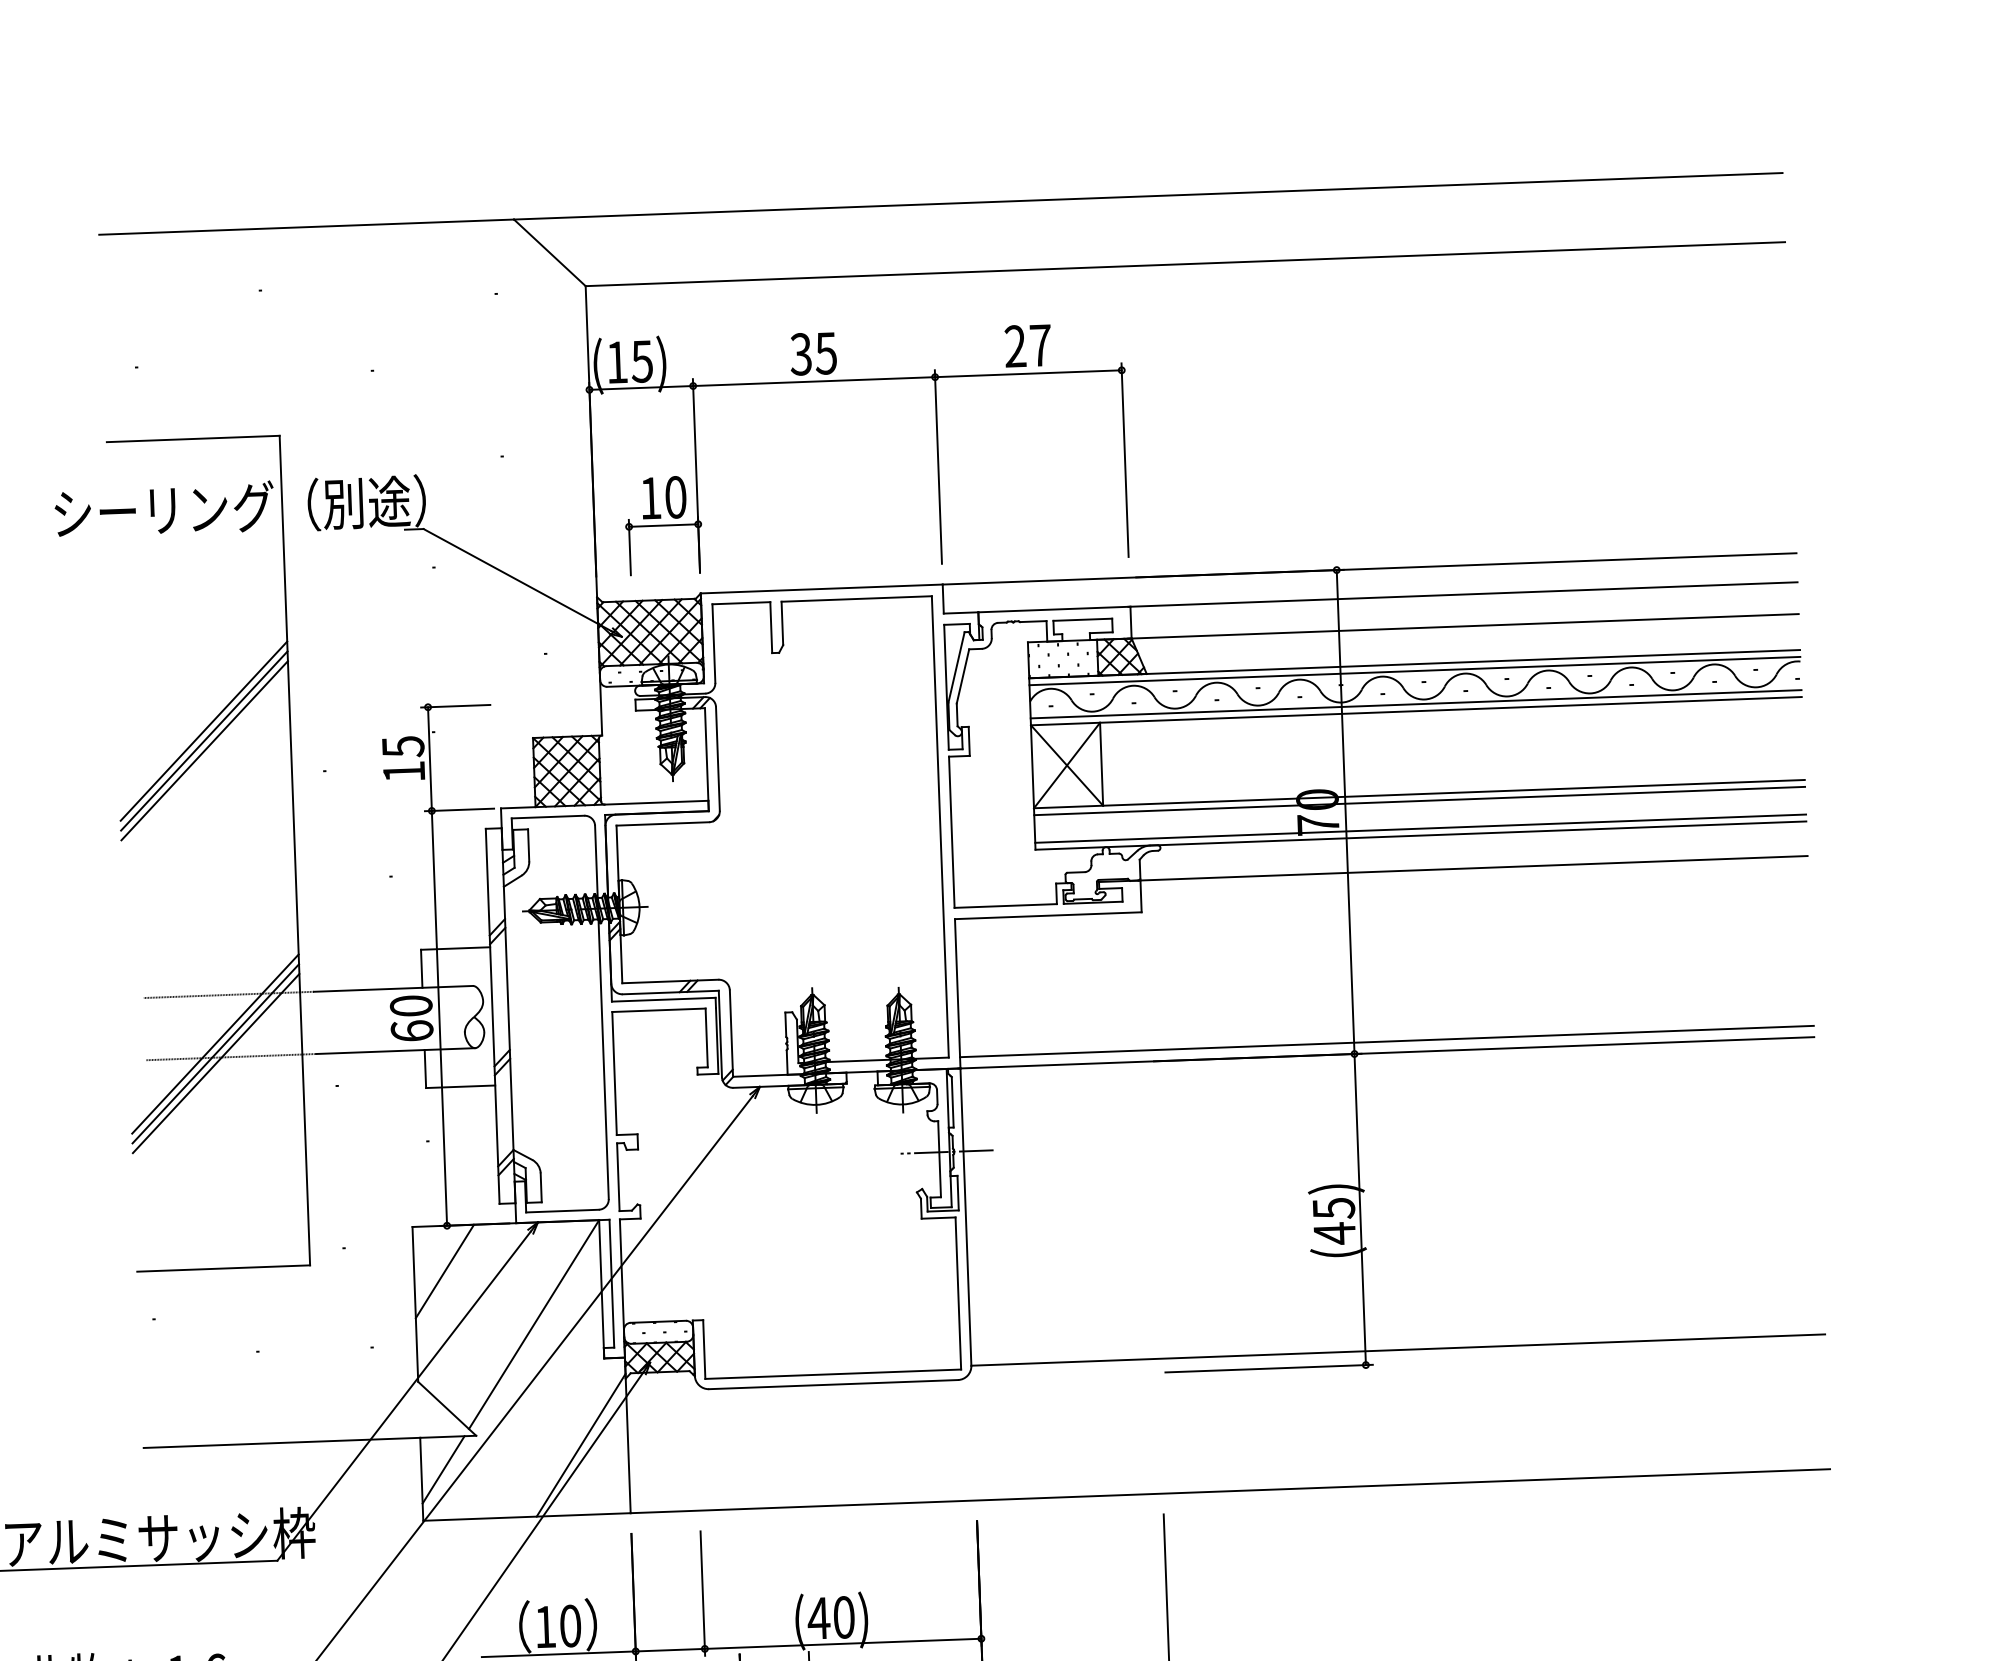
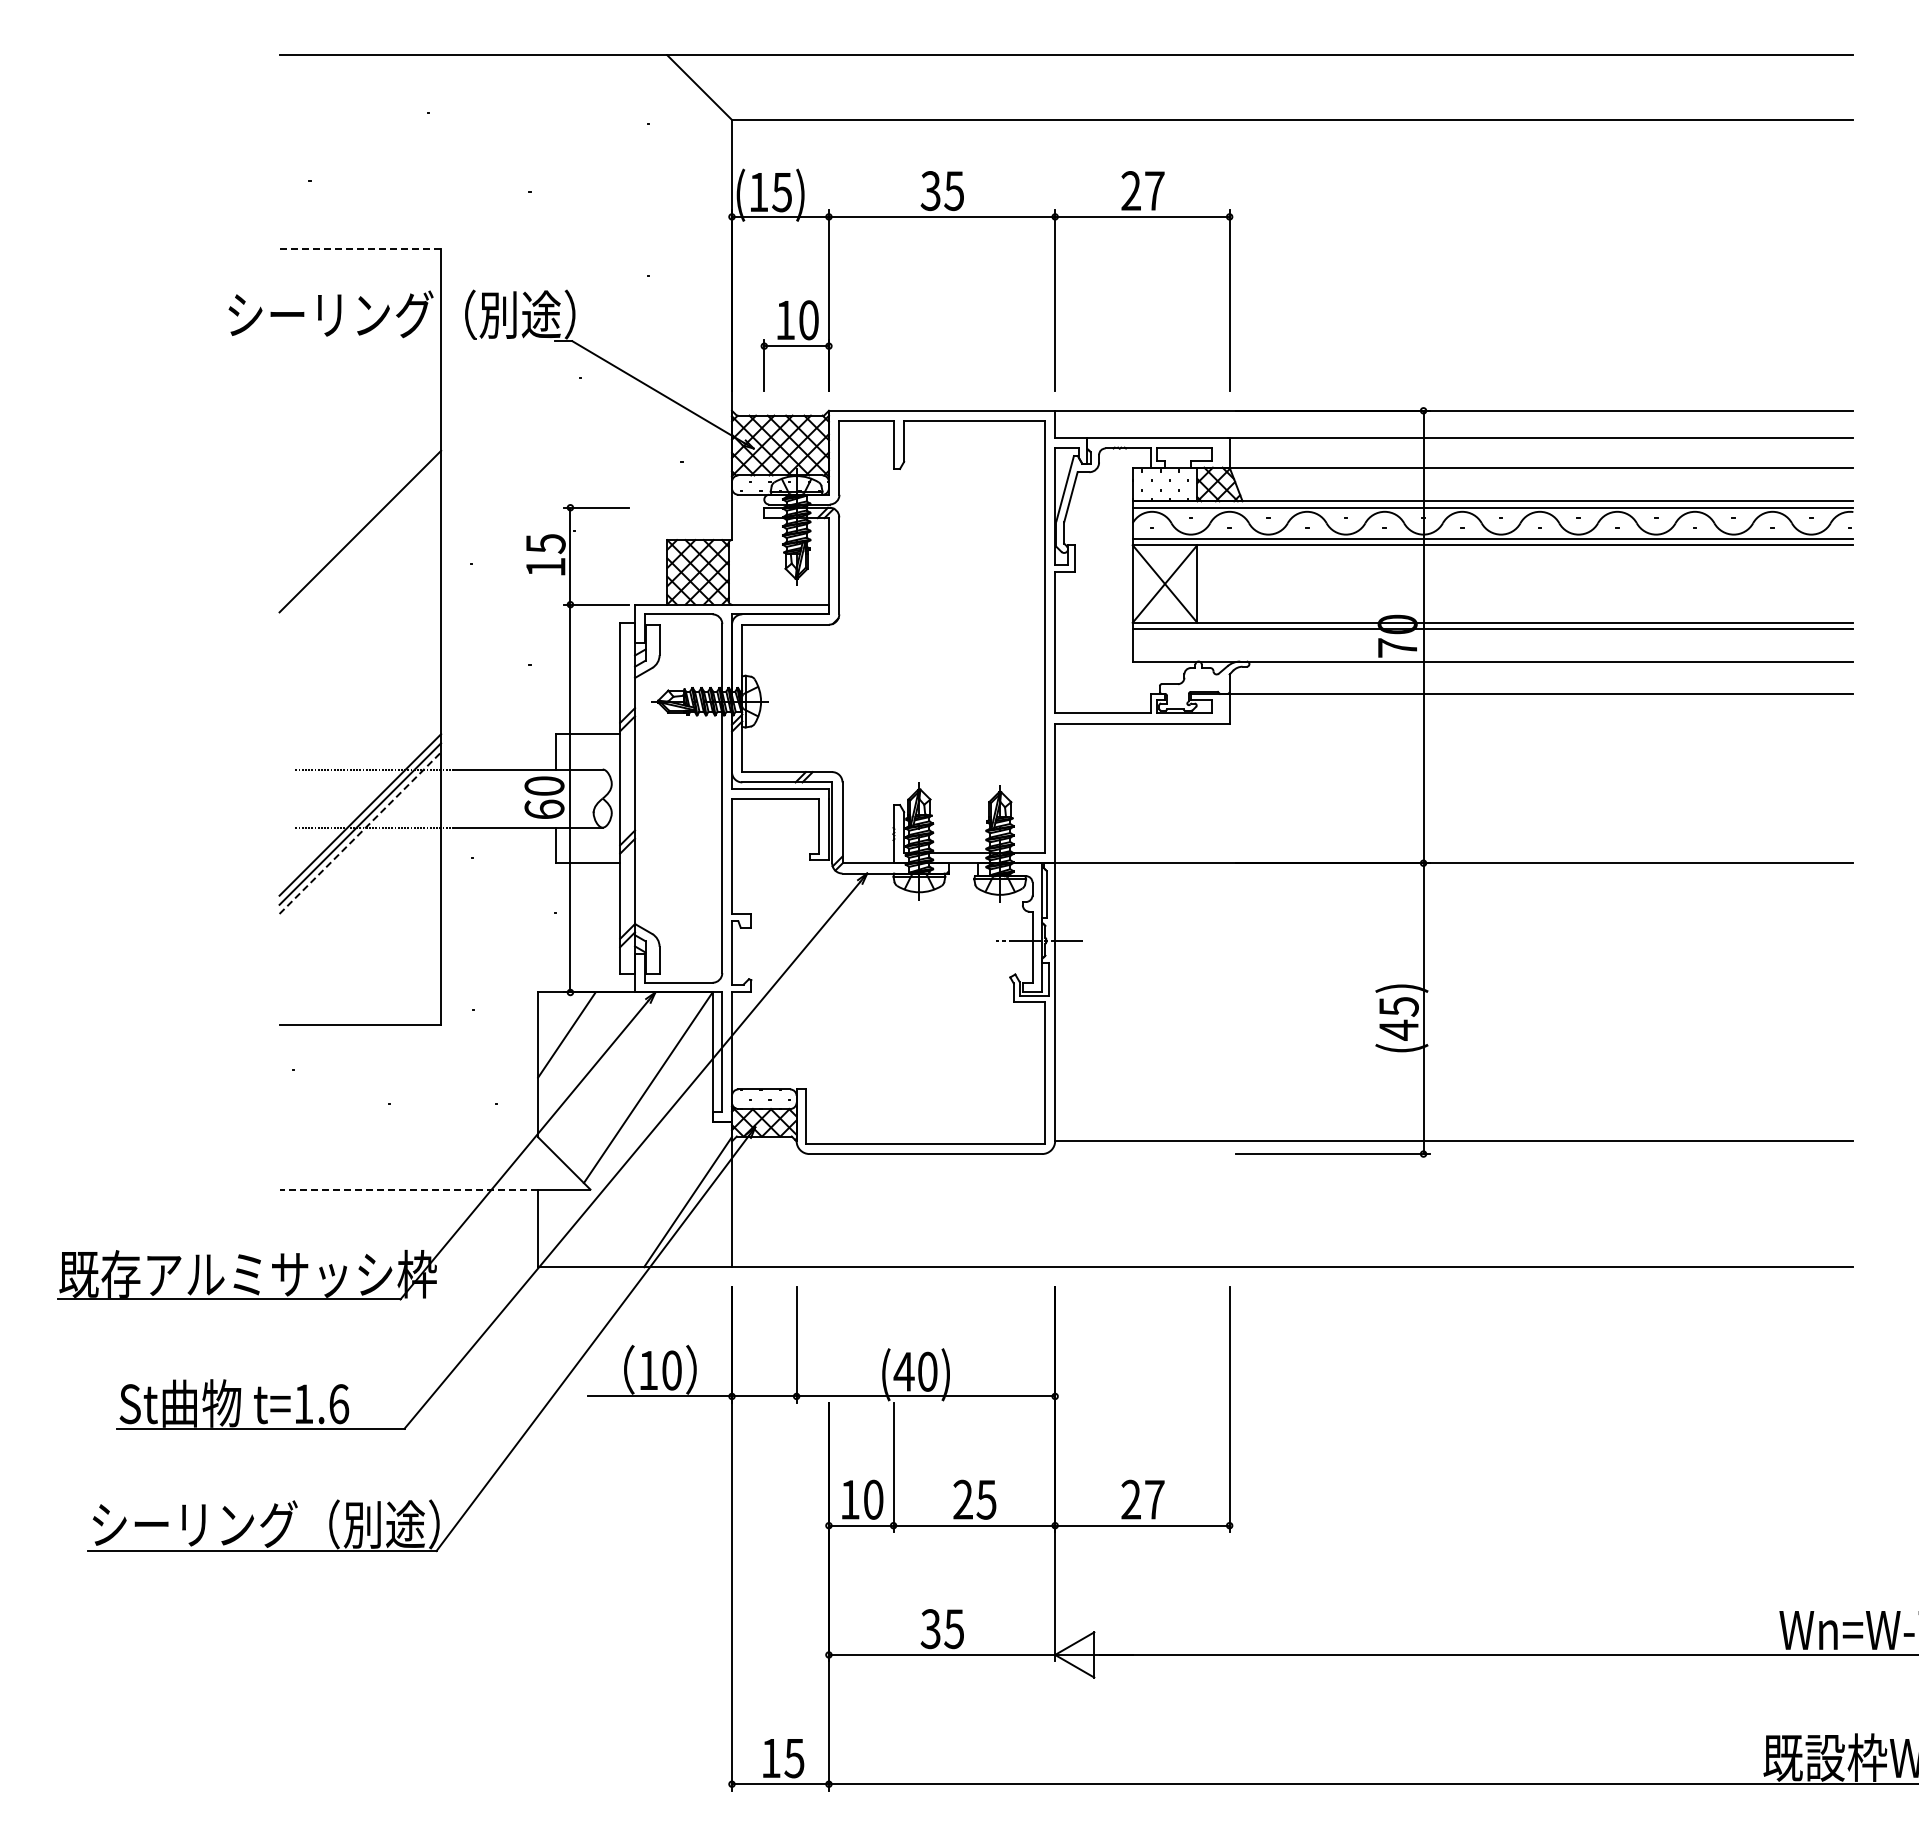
line: (193, 439) -> (360, 249), solid -> dashed
line: (204, 731) -> (360, 522), removed
line: (204, 750) -> (360, 540), removed
line: (1420, 829) -> (1492, 655), removed
line: (1387, 1041) -> (1454, 852), removed
line: (216, 1062) -> (360, 832), solid -> dashed
line: (281, 1442) -> (408, 1189), solid -> dashed
line: (443, 1470) -> (558, 1220), removed

